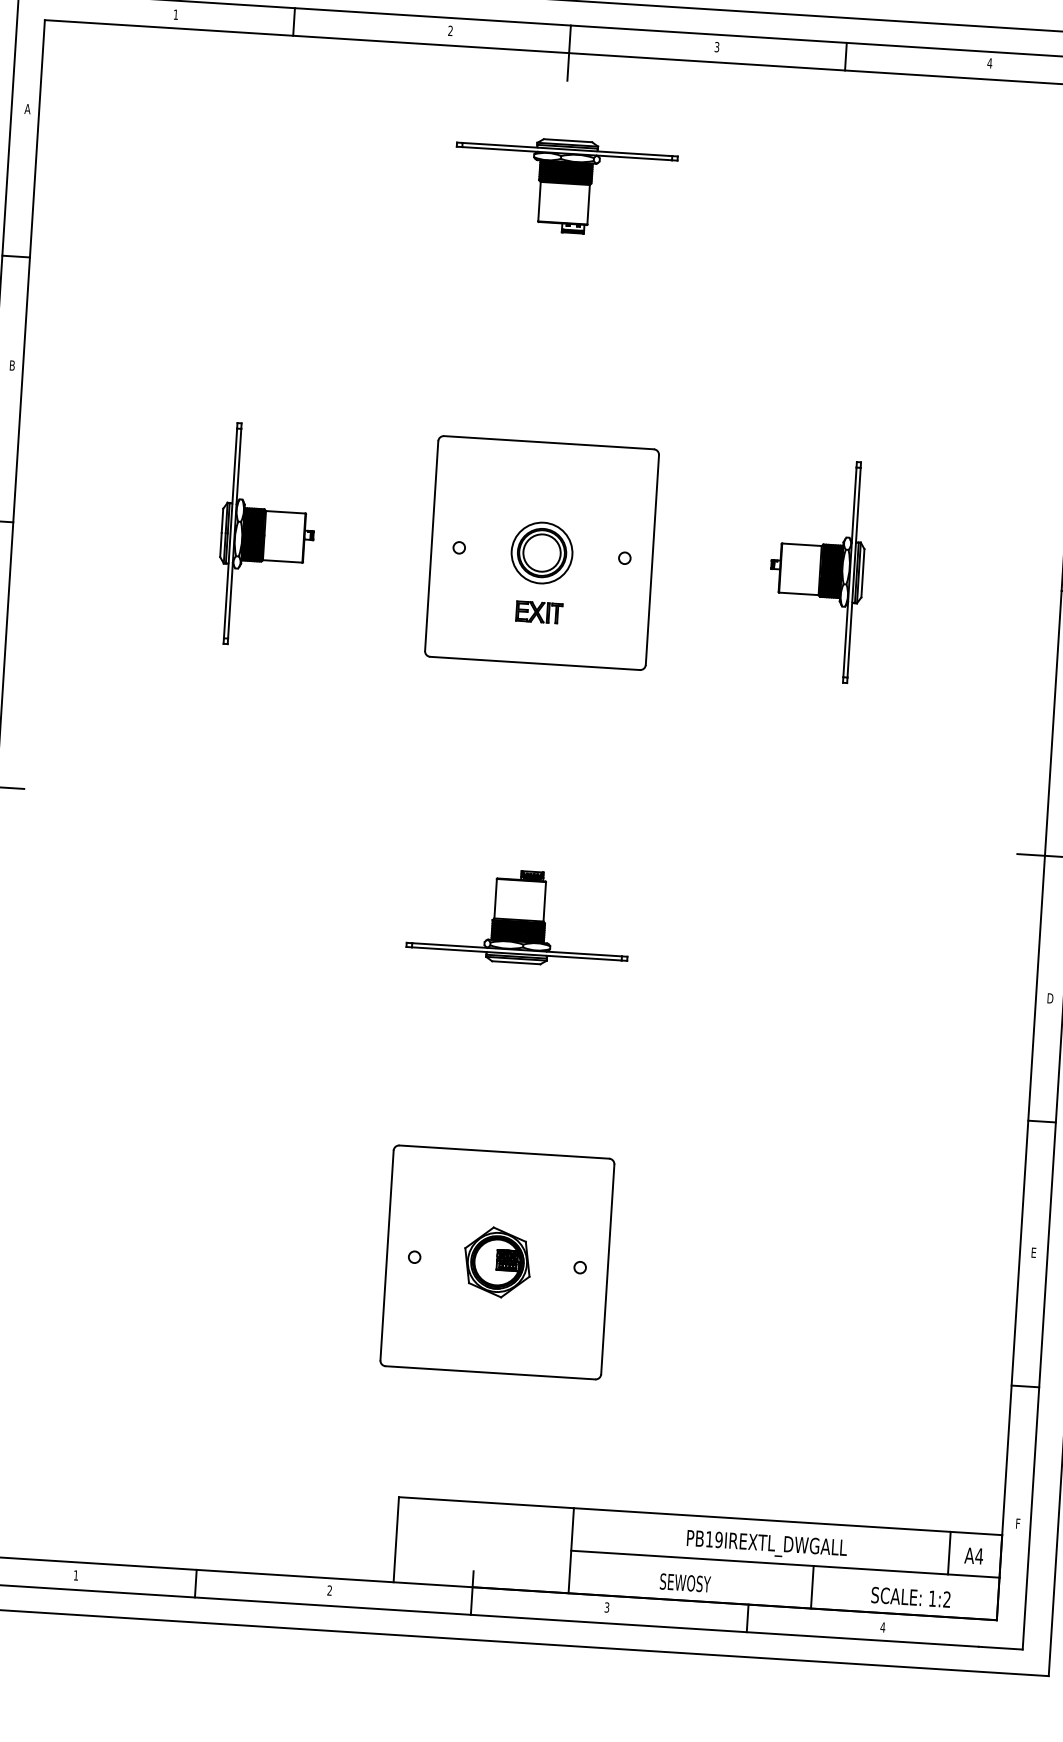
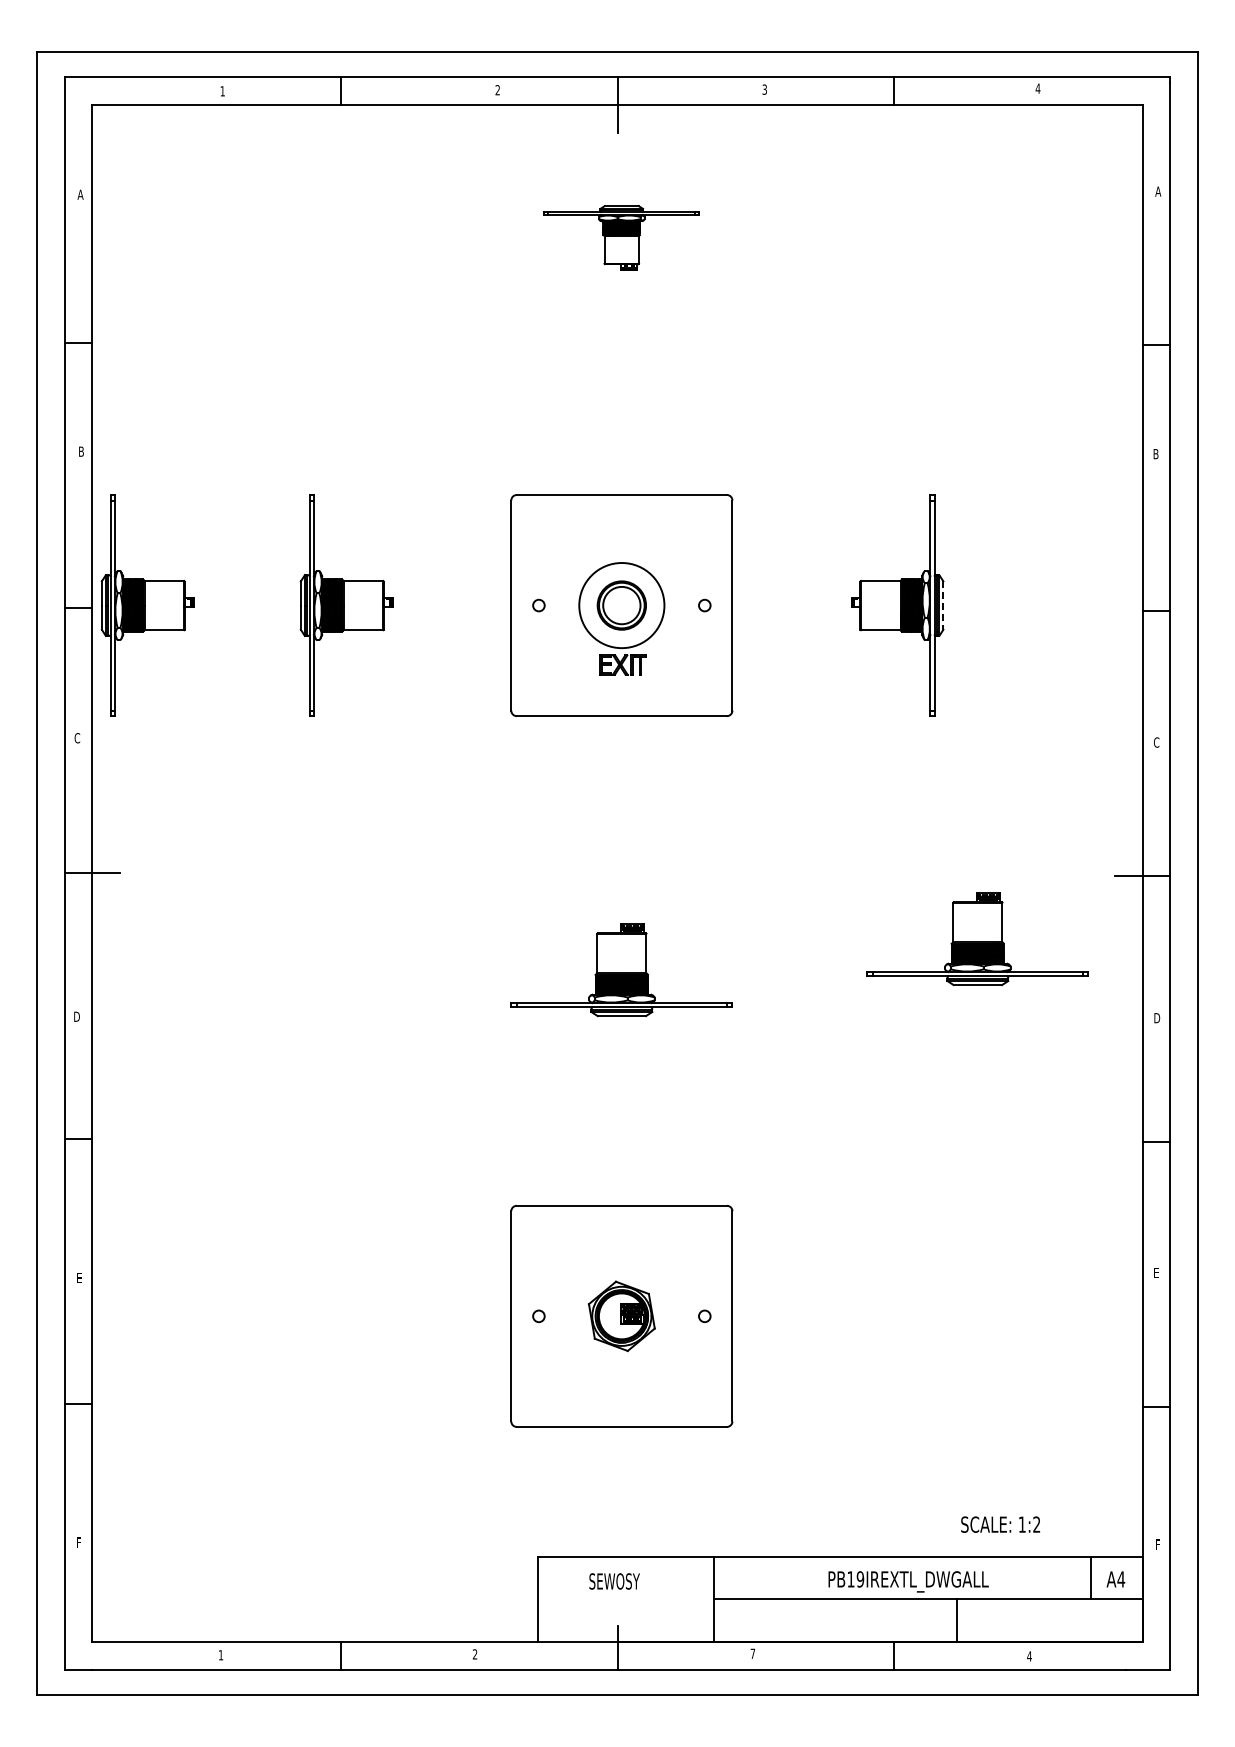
part: (564, 185) -> (621, 237), size x0.7
part: (68, 523) -> (147, 605), added
circle: (541, 552) -> (621, 605), size x1.4
line: (863, 574) -> (943, 606), solid -> dashed
part: (876, 908) -> (977, 939), added
text: (685, 1583) -> (614, 1581), moved
text: (910, 1597) -> (1000, 1524), moved
text: (606, 1607) -> (752, 1653), 3 -> 7

